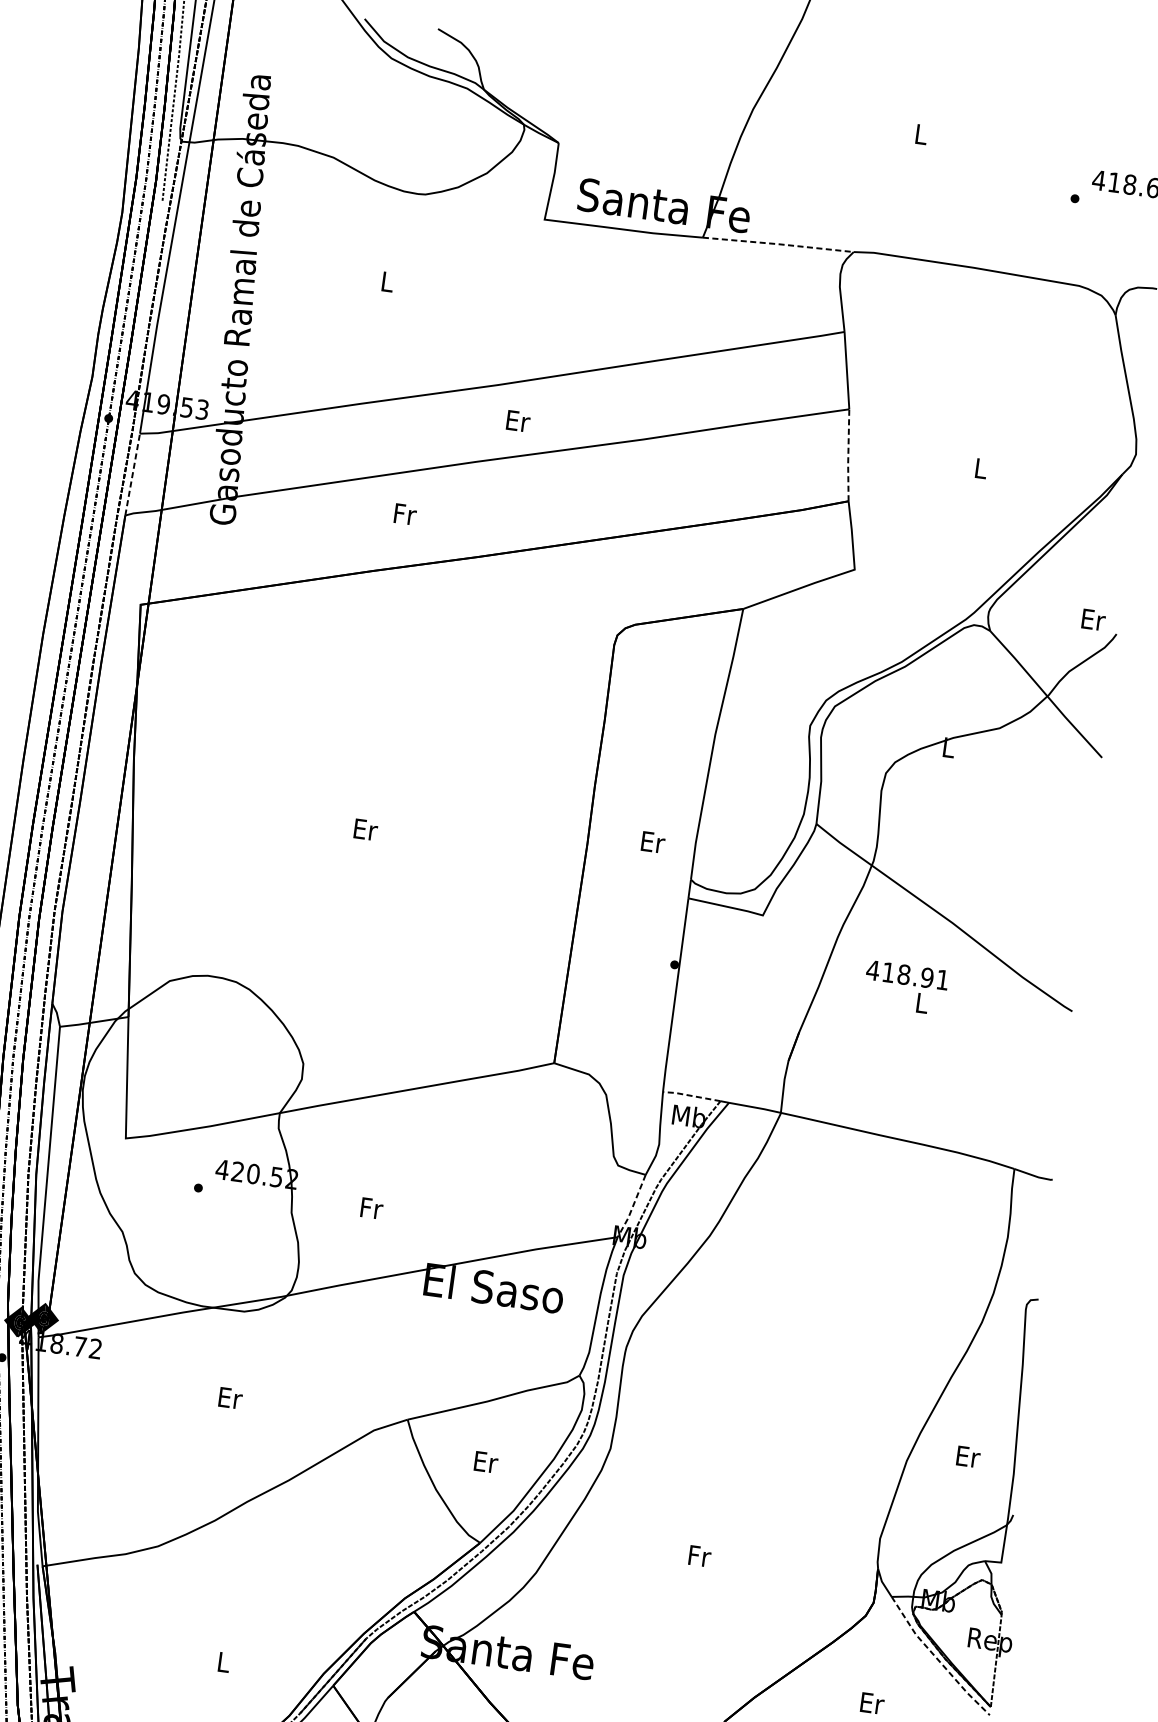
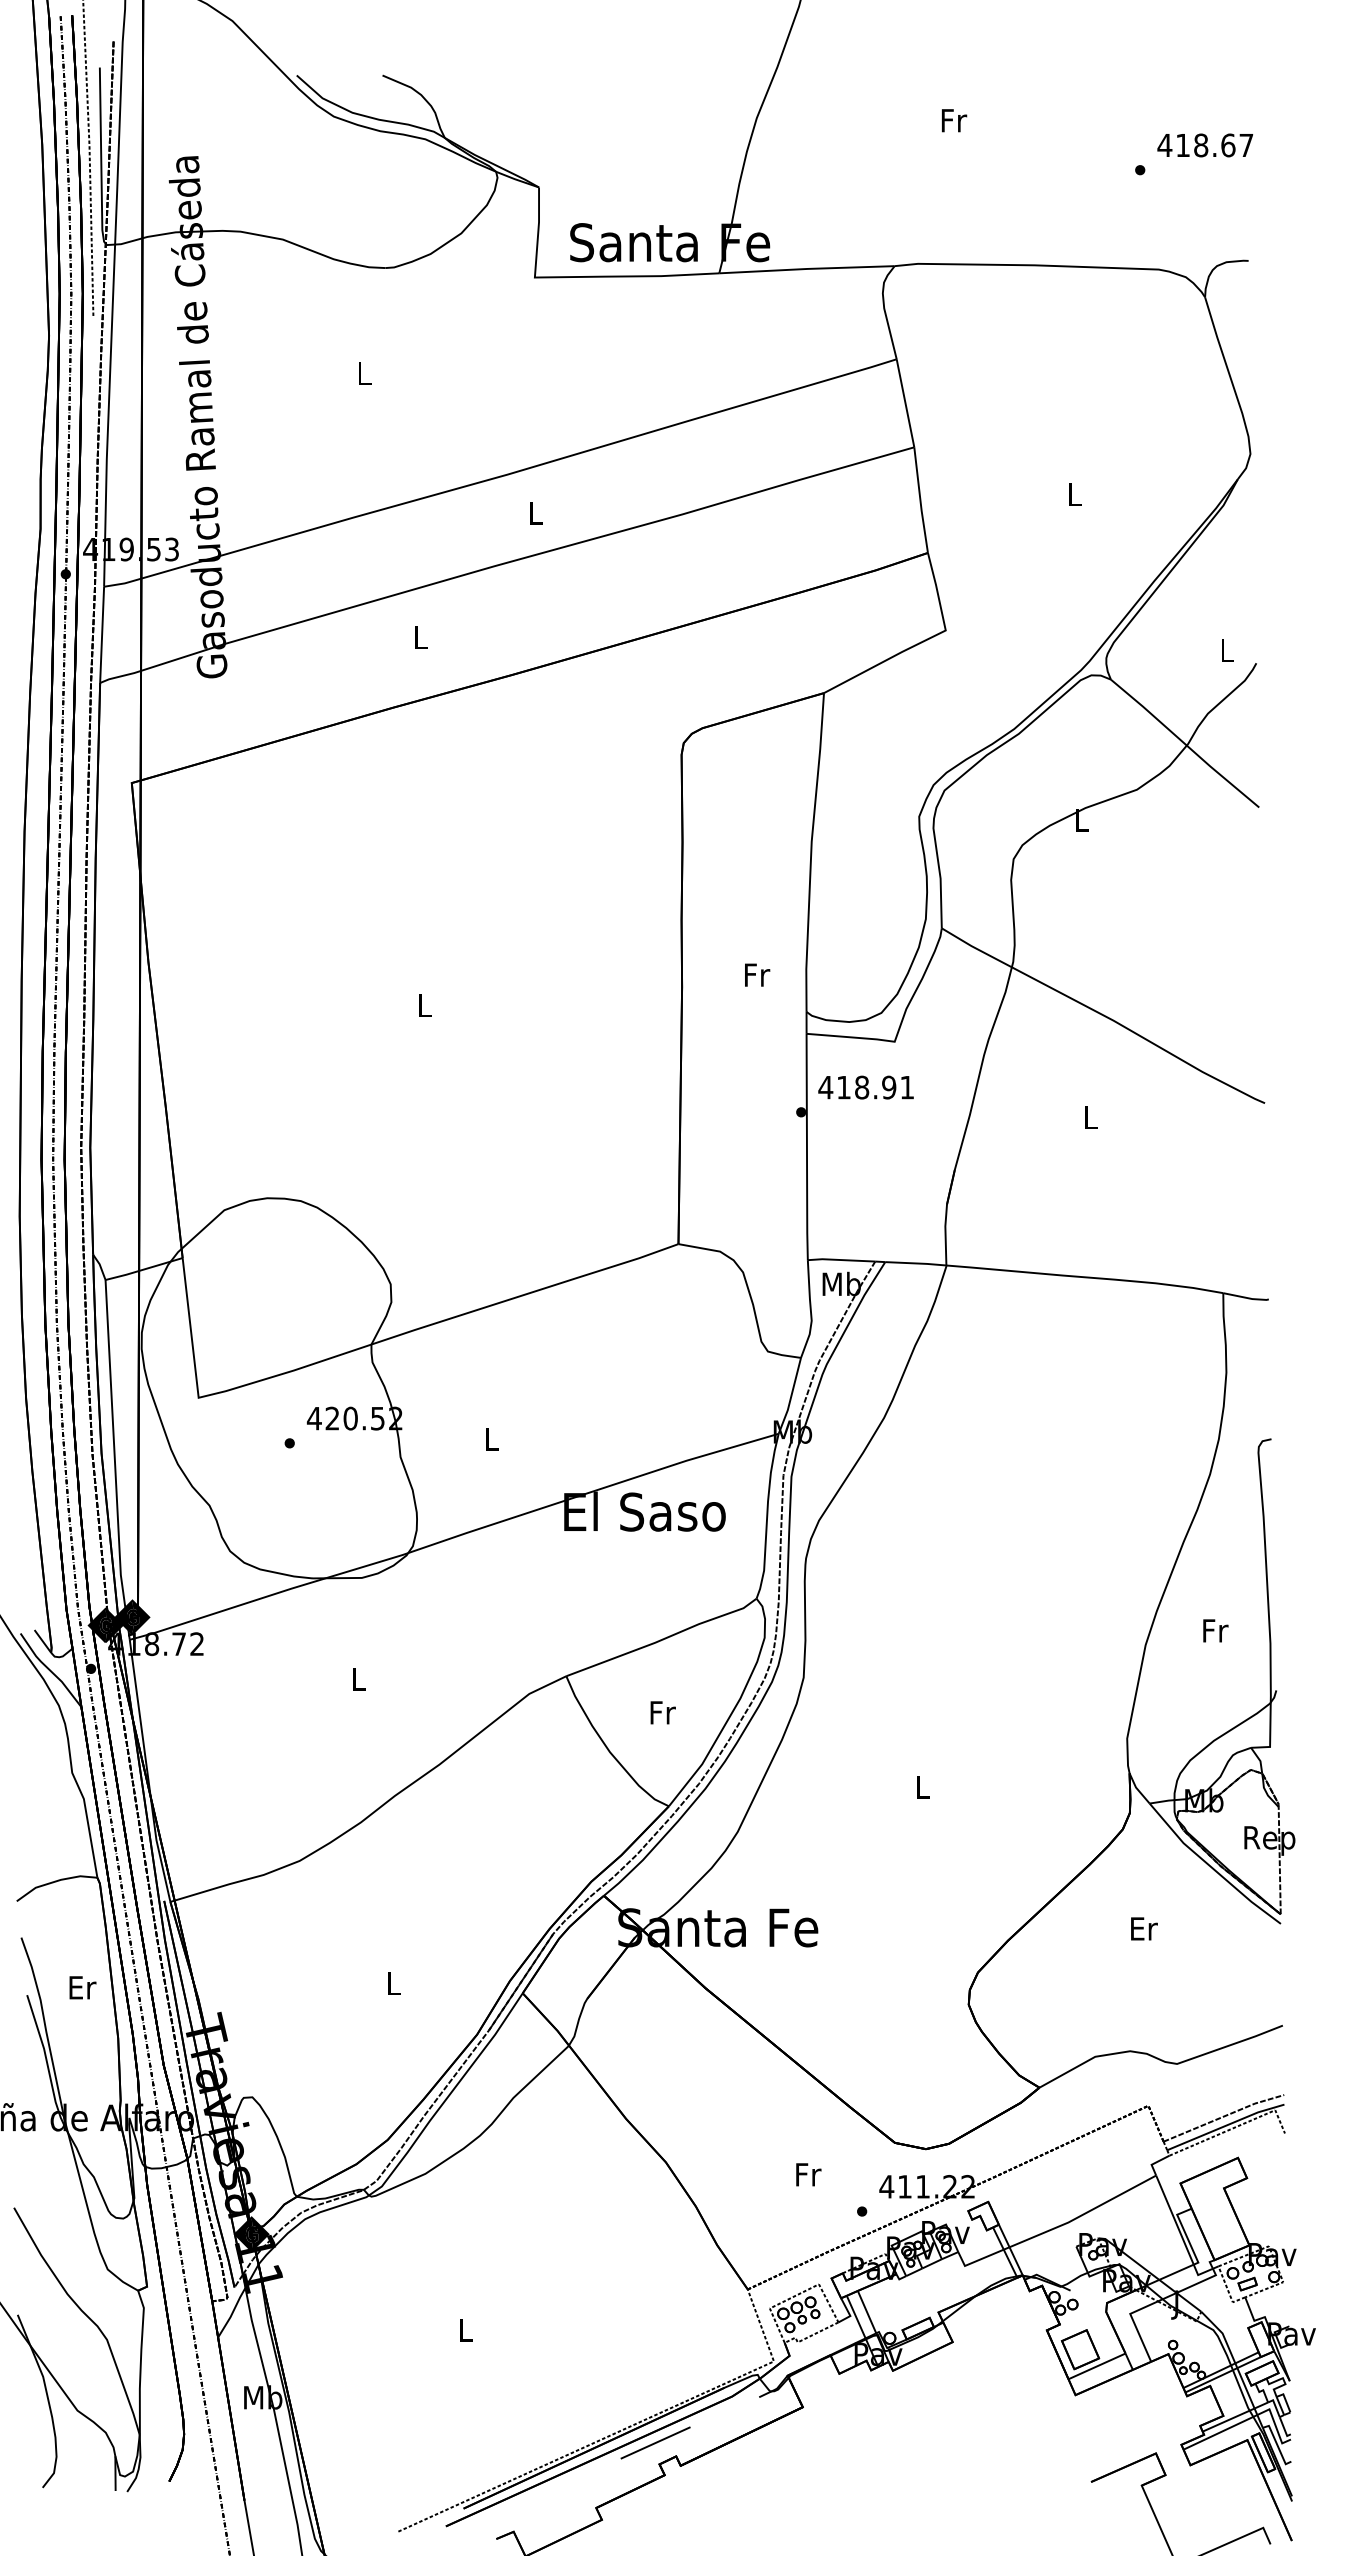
text: (921, 134) -> (954, 120), L -> Fr
line: (778, 243) -> (807, 268), dashed -> solid
text: (518, 420) -> (536, 512), Er -> L
line: (848, 455) -> (920, 500), dashed -> solid
line: (133, 474) -> (102, 634), dashed -> solid
text: (405, 514) -> (421, 637), Fr -> L
text: (1093, 619) -> (1227, 650), Er -> L
text: (365, 829) -> (425, 1005), Er -> L
text: (653, 841) -> (757, 974), Er -> Fr
text: (907, 975) -> (865, 1087), moved
line: (690, 1096) -> (840, 1260), dashed -> solid
line: (632, 1207) -> (791, 1397), dashed -> solid
text: (371, 1208) -> (491, 1439), Fr -> L
text: (230, 1398) -> (359, 1679), Er -> L
text: (968, 1456) -> (1215, 1630), Er -> Fr
text: (485, 1461) -> (662, 1712), Er -> Fr
text: (699, 1555) -> (922, 1786), Fr -> L
line: (937, 1658) -> (1211, 1867), dashed -> solid

